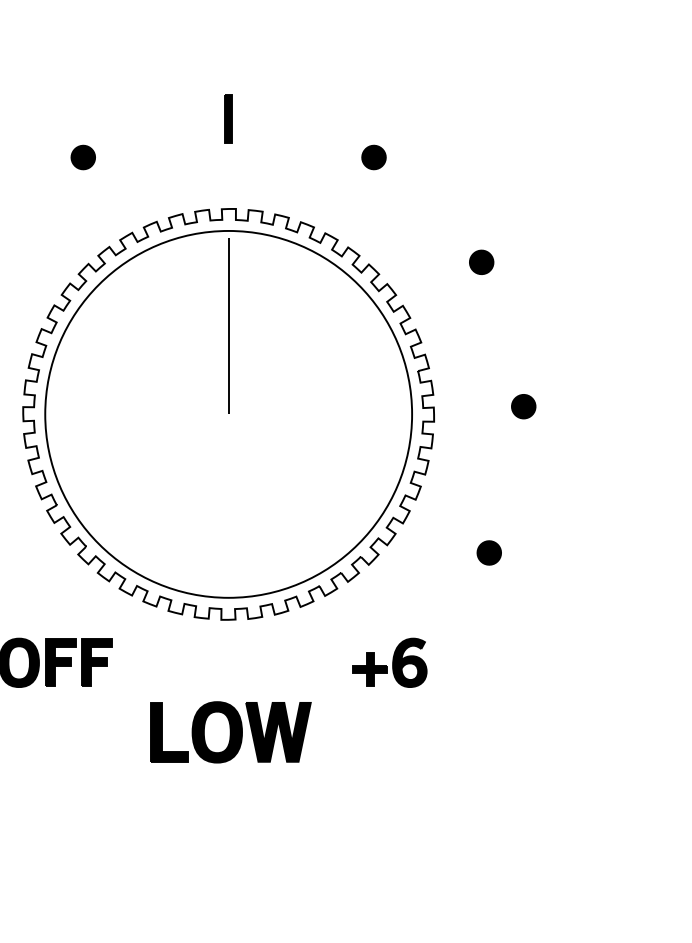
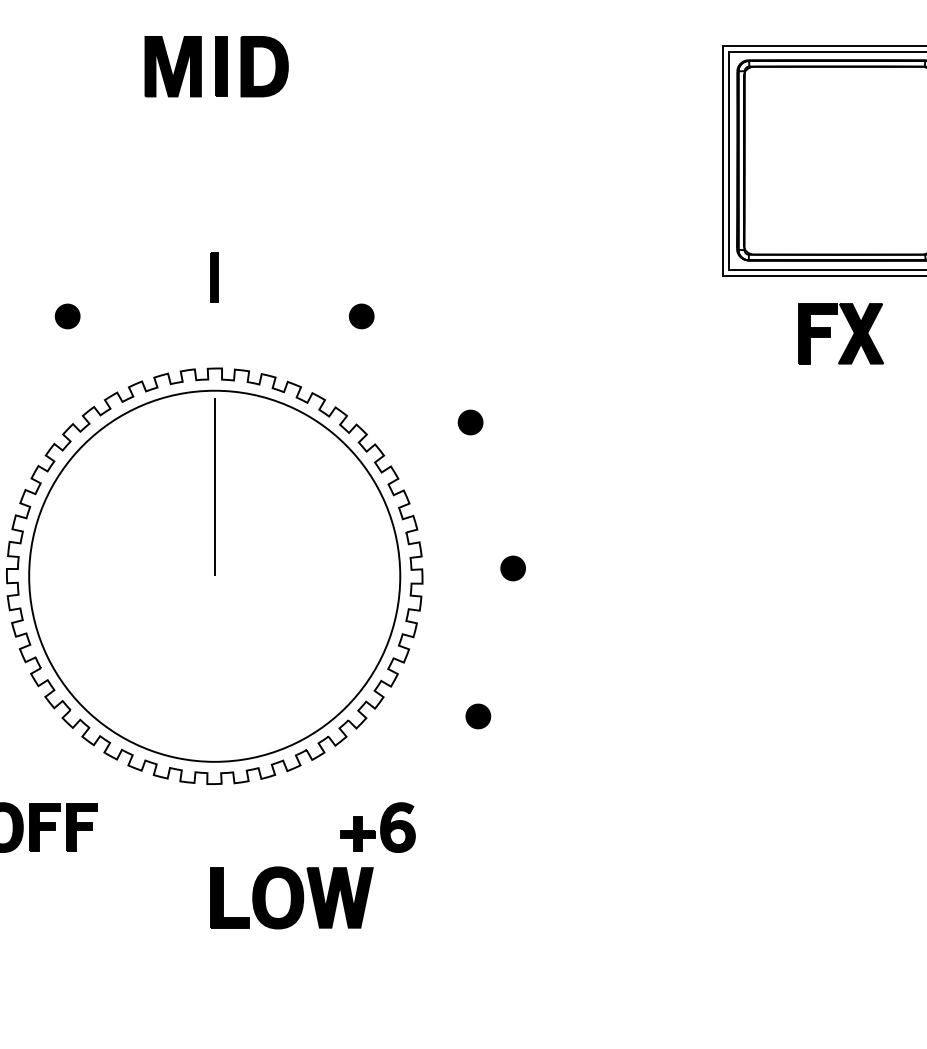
part: (230, 731) -> (291, 897), moved

